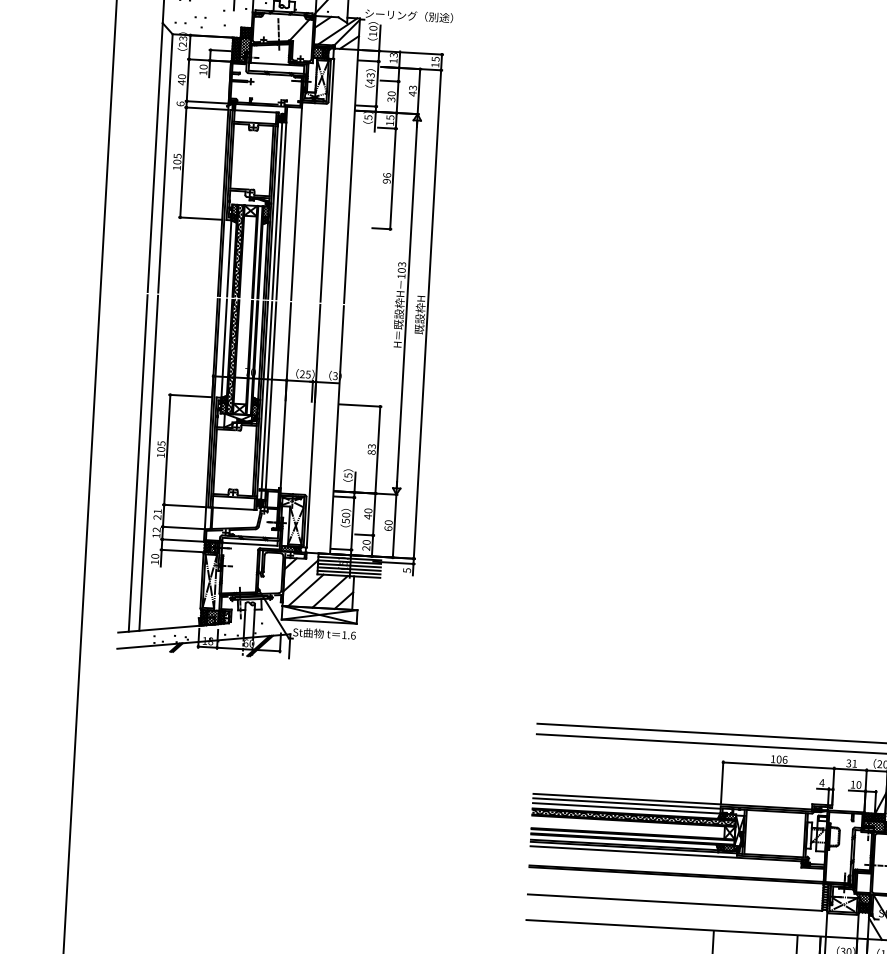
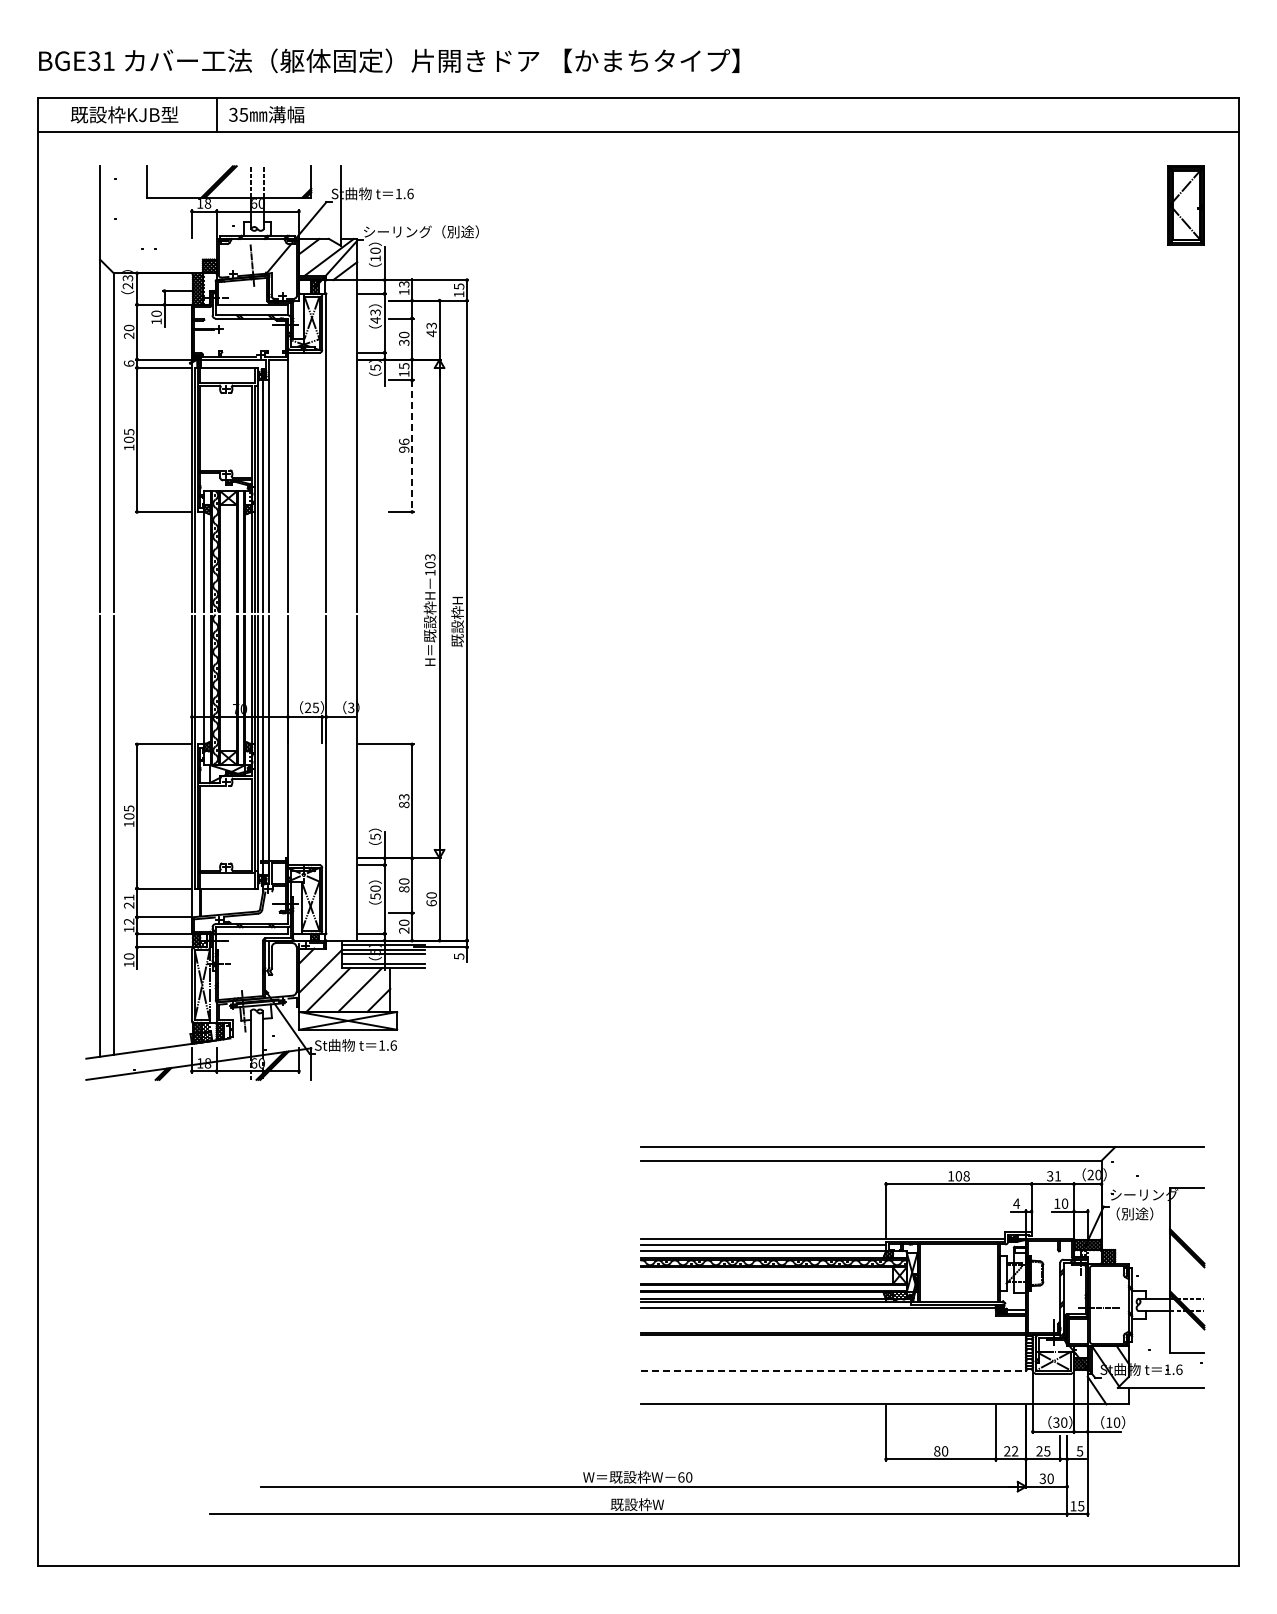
text: (181, 82) -> (128, 335), 40 -> 20
line: (393, 179) -> (412, 446), solid -> dashed
text: (368, 517) -> (404, 889), 40 -> 80
line: (349, 568) -> (383, 958), removed
text: (784, 760) -> (966, 1176), 106 -> 108
line: (675, 902) -> (833, 1370), solid -> dashed

